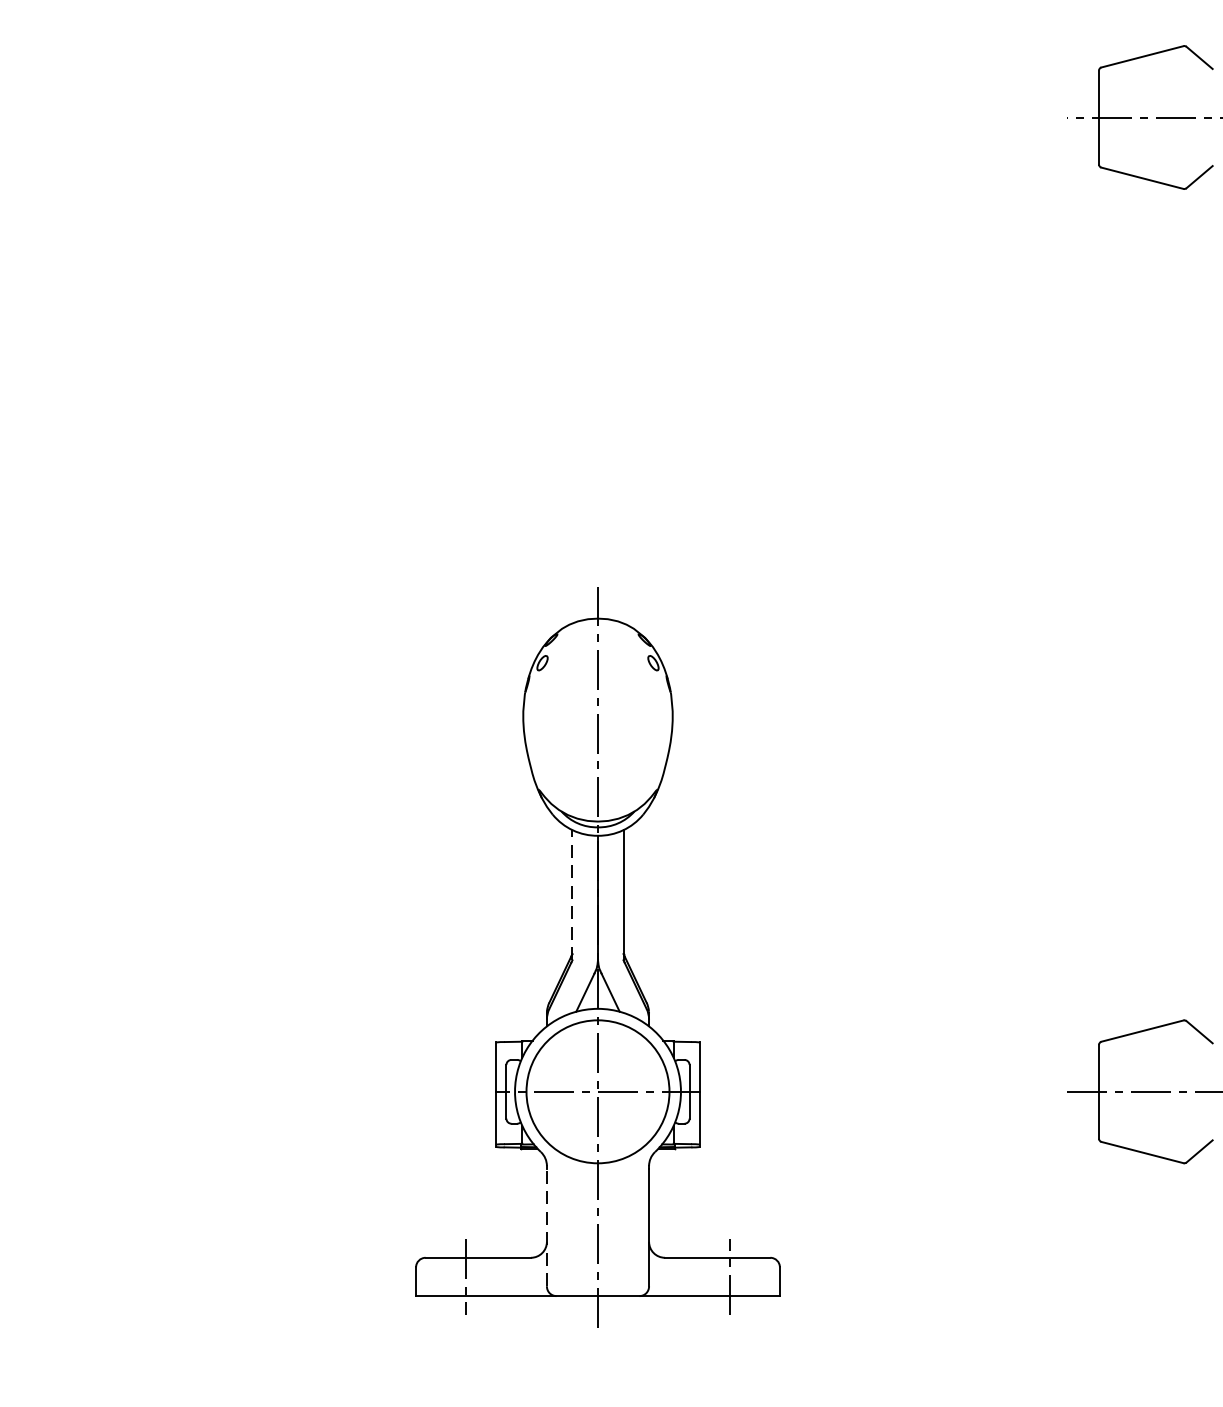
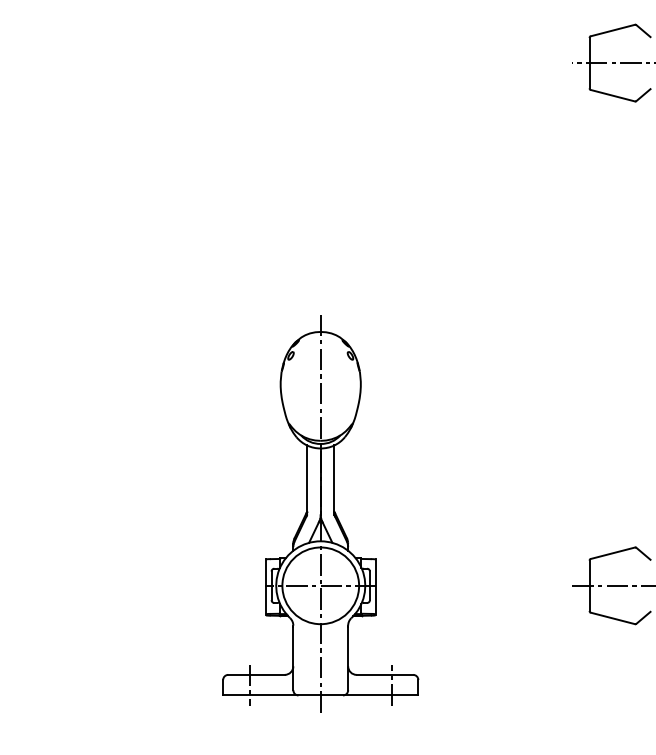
line: (573, 895) -> (307, 480), dashed -> solid
line: (547, 1227) -> (293, 658), dashed -> solid

